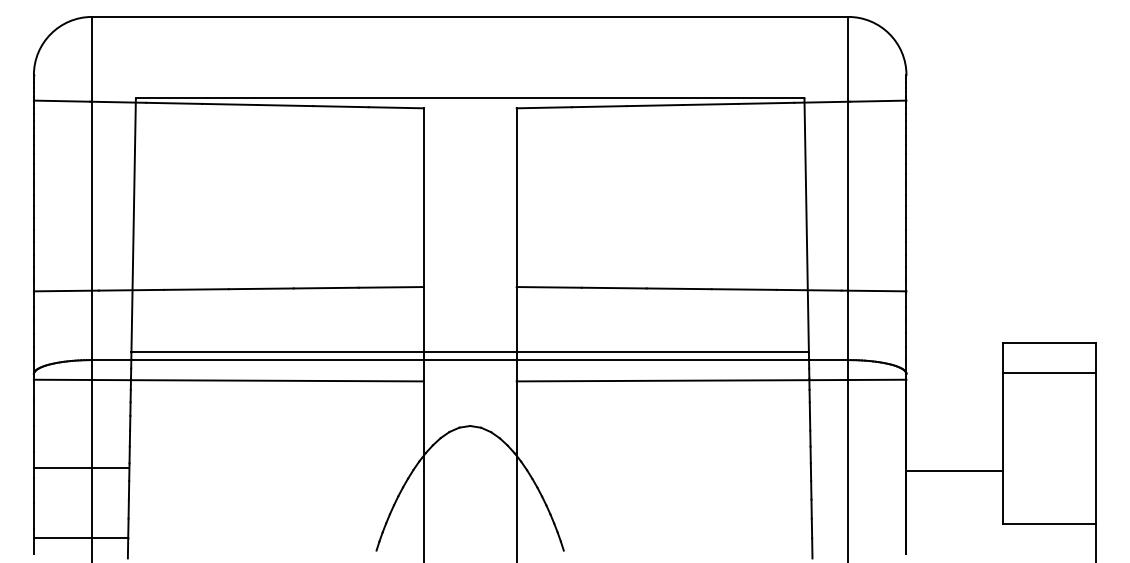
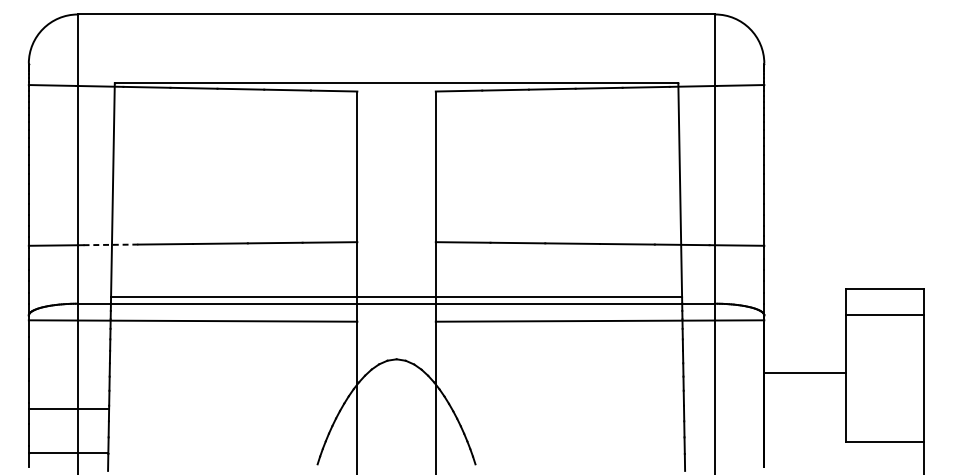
line: (131, 290) -> (111, 245), solid -> dashed
line: (81, 467) -> (68, 408), moved
line: (954, 470) -> (804, 373), moved

